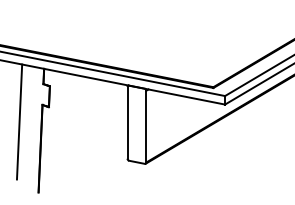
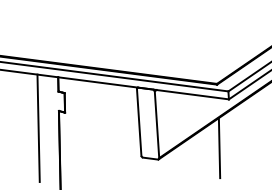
line: (211, 155) -> (219, 147), added

